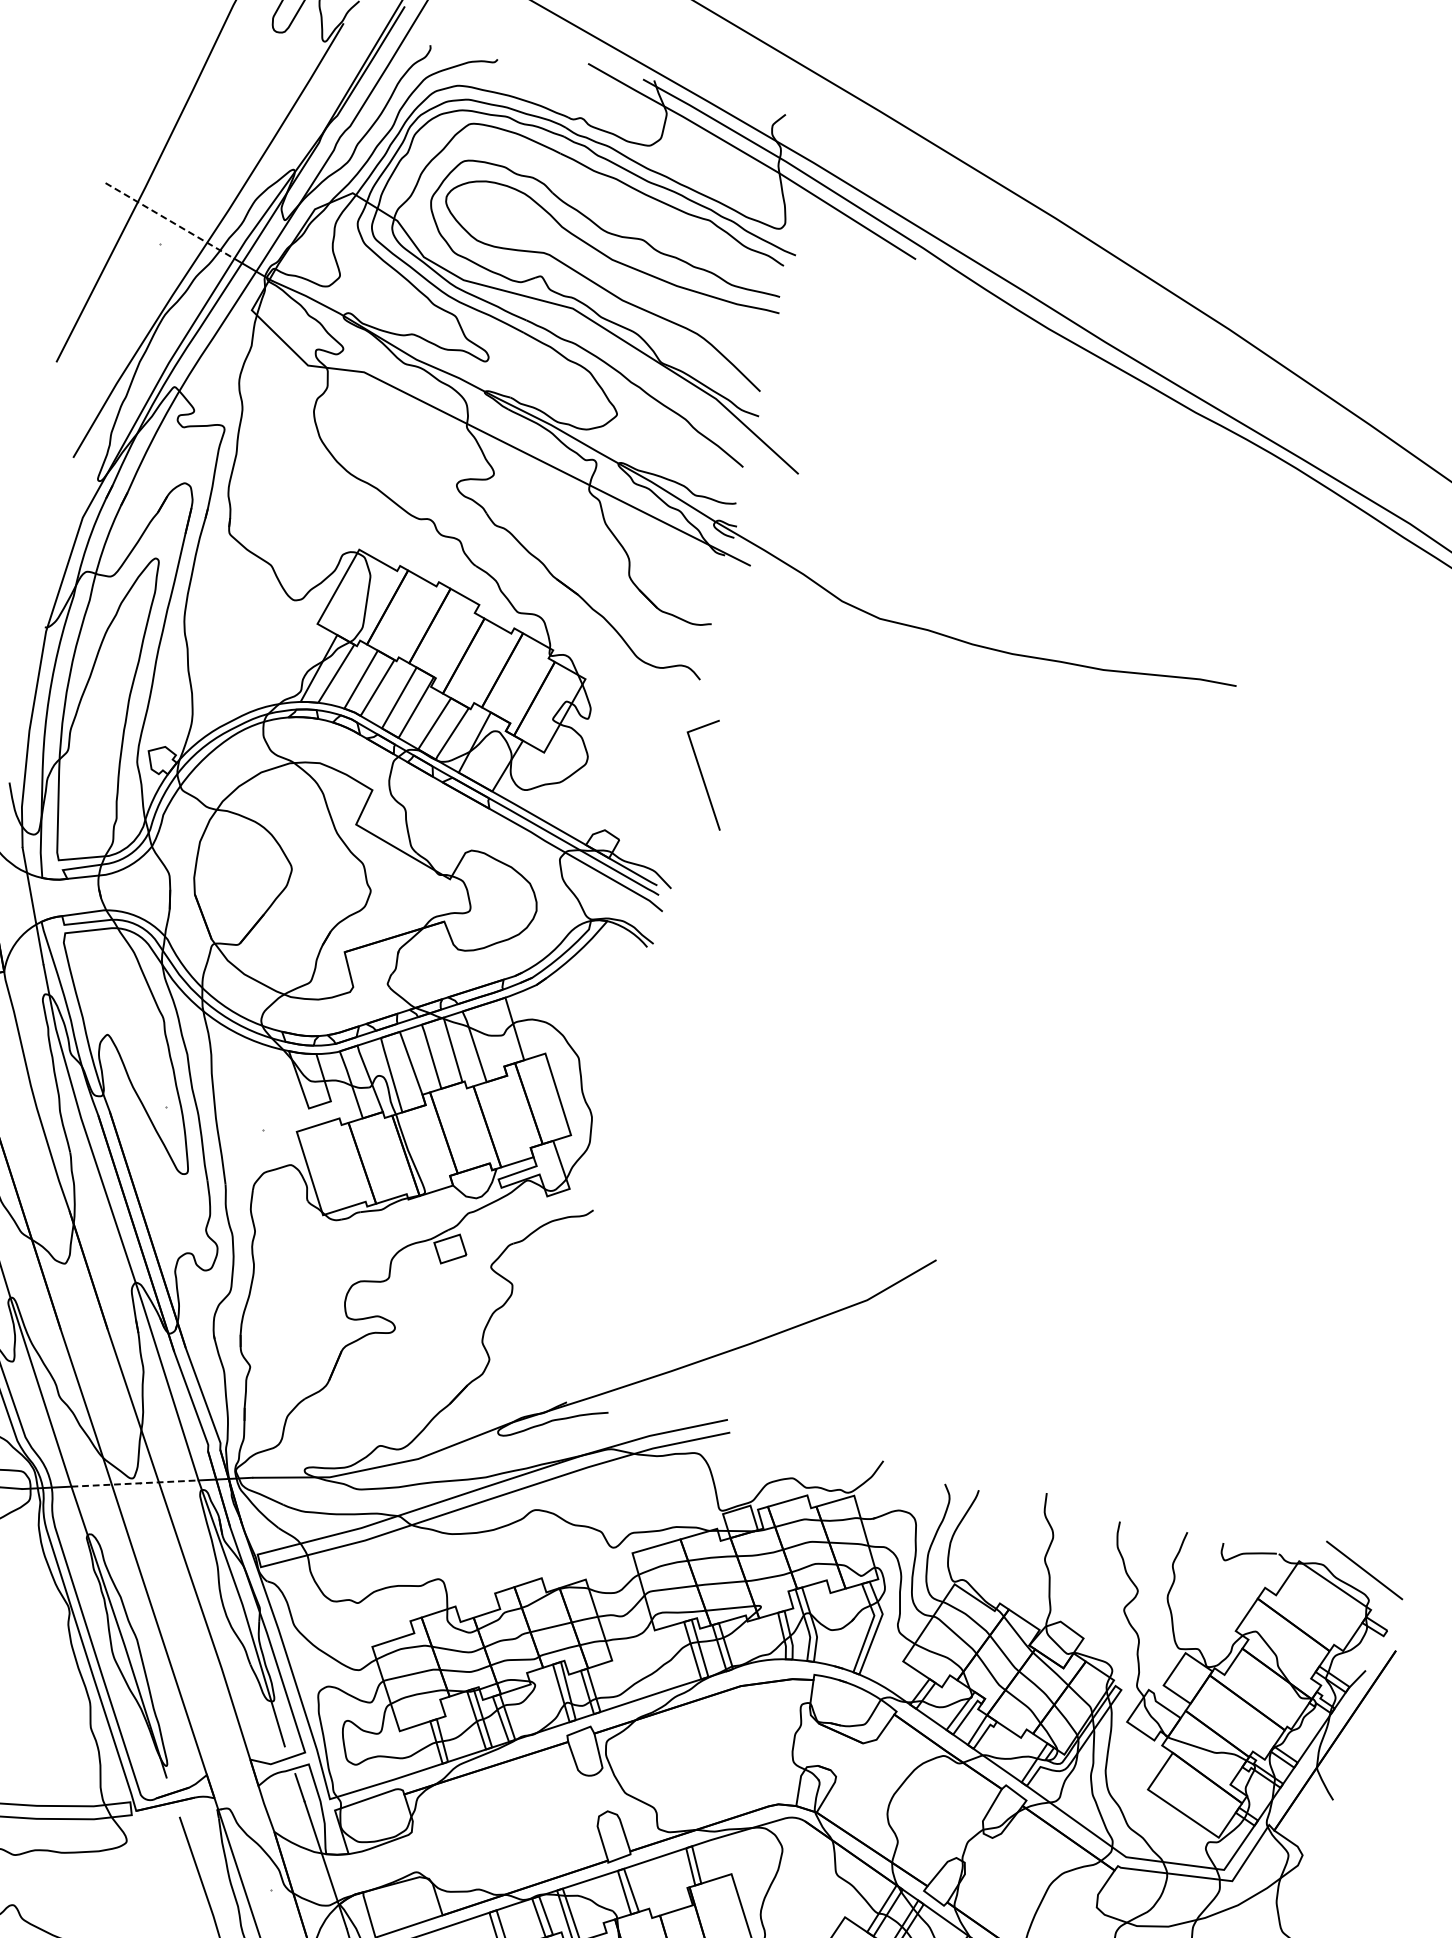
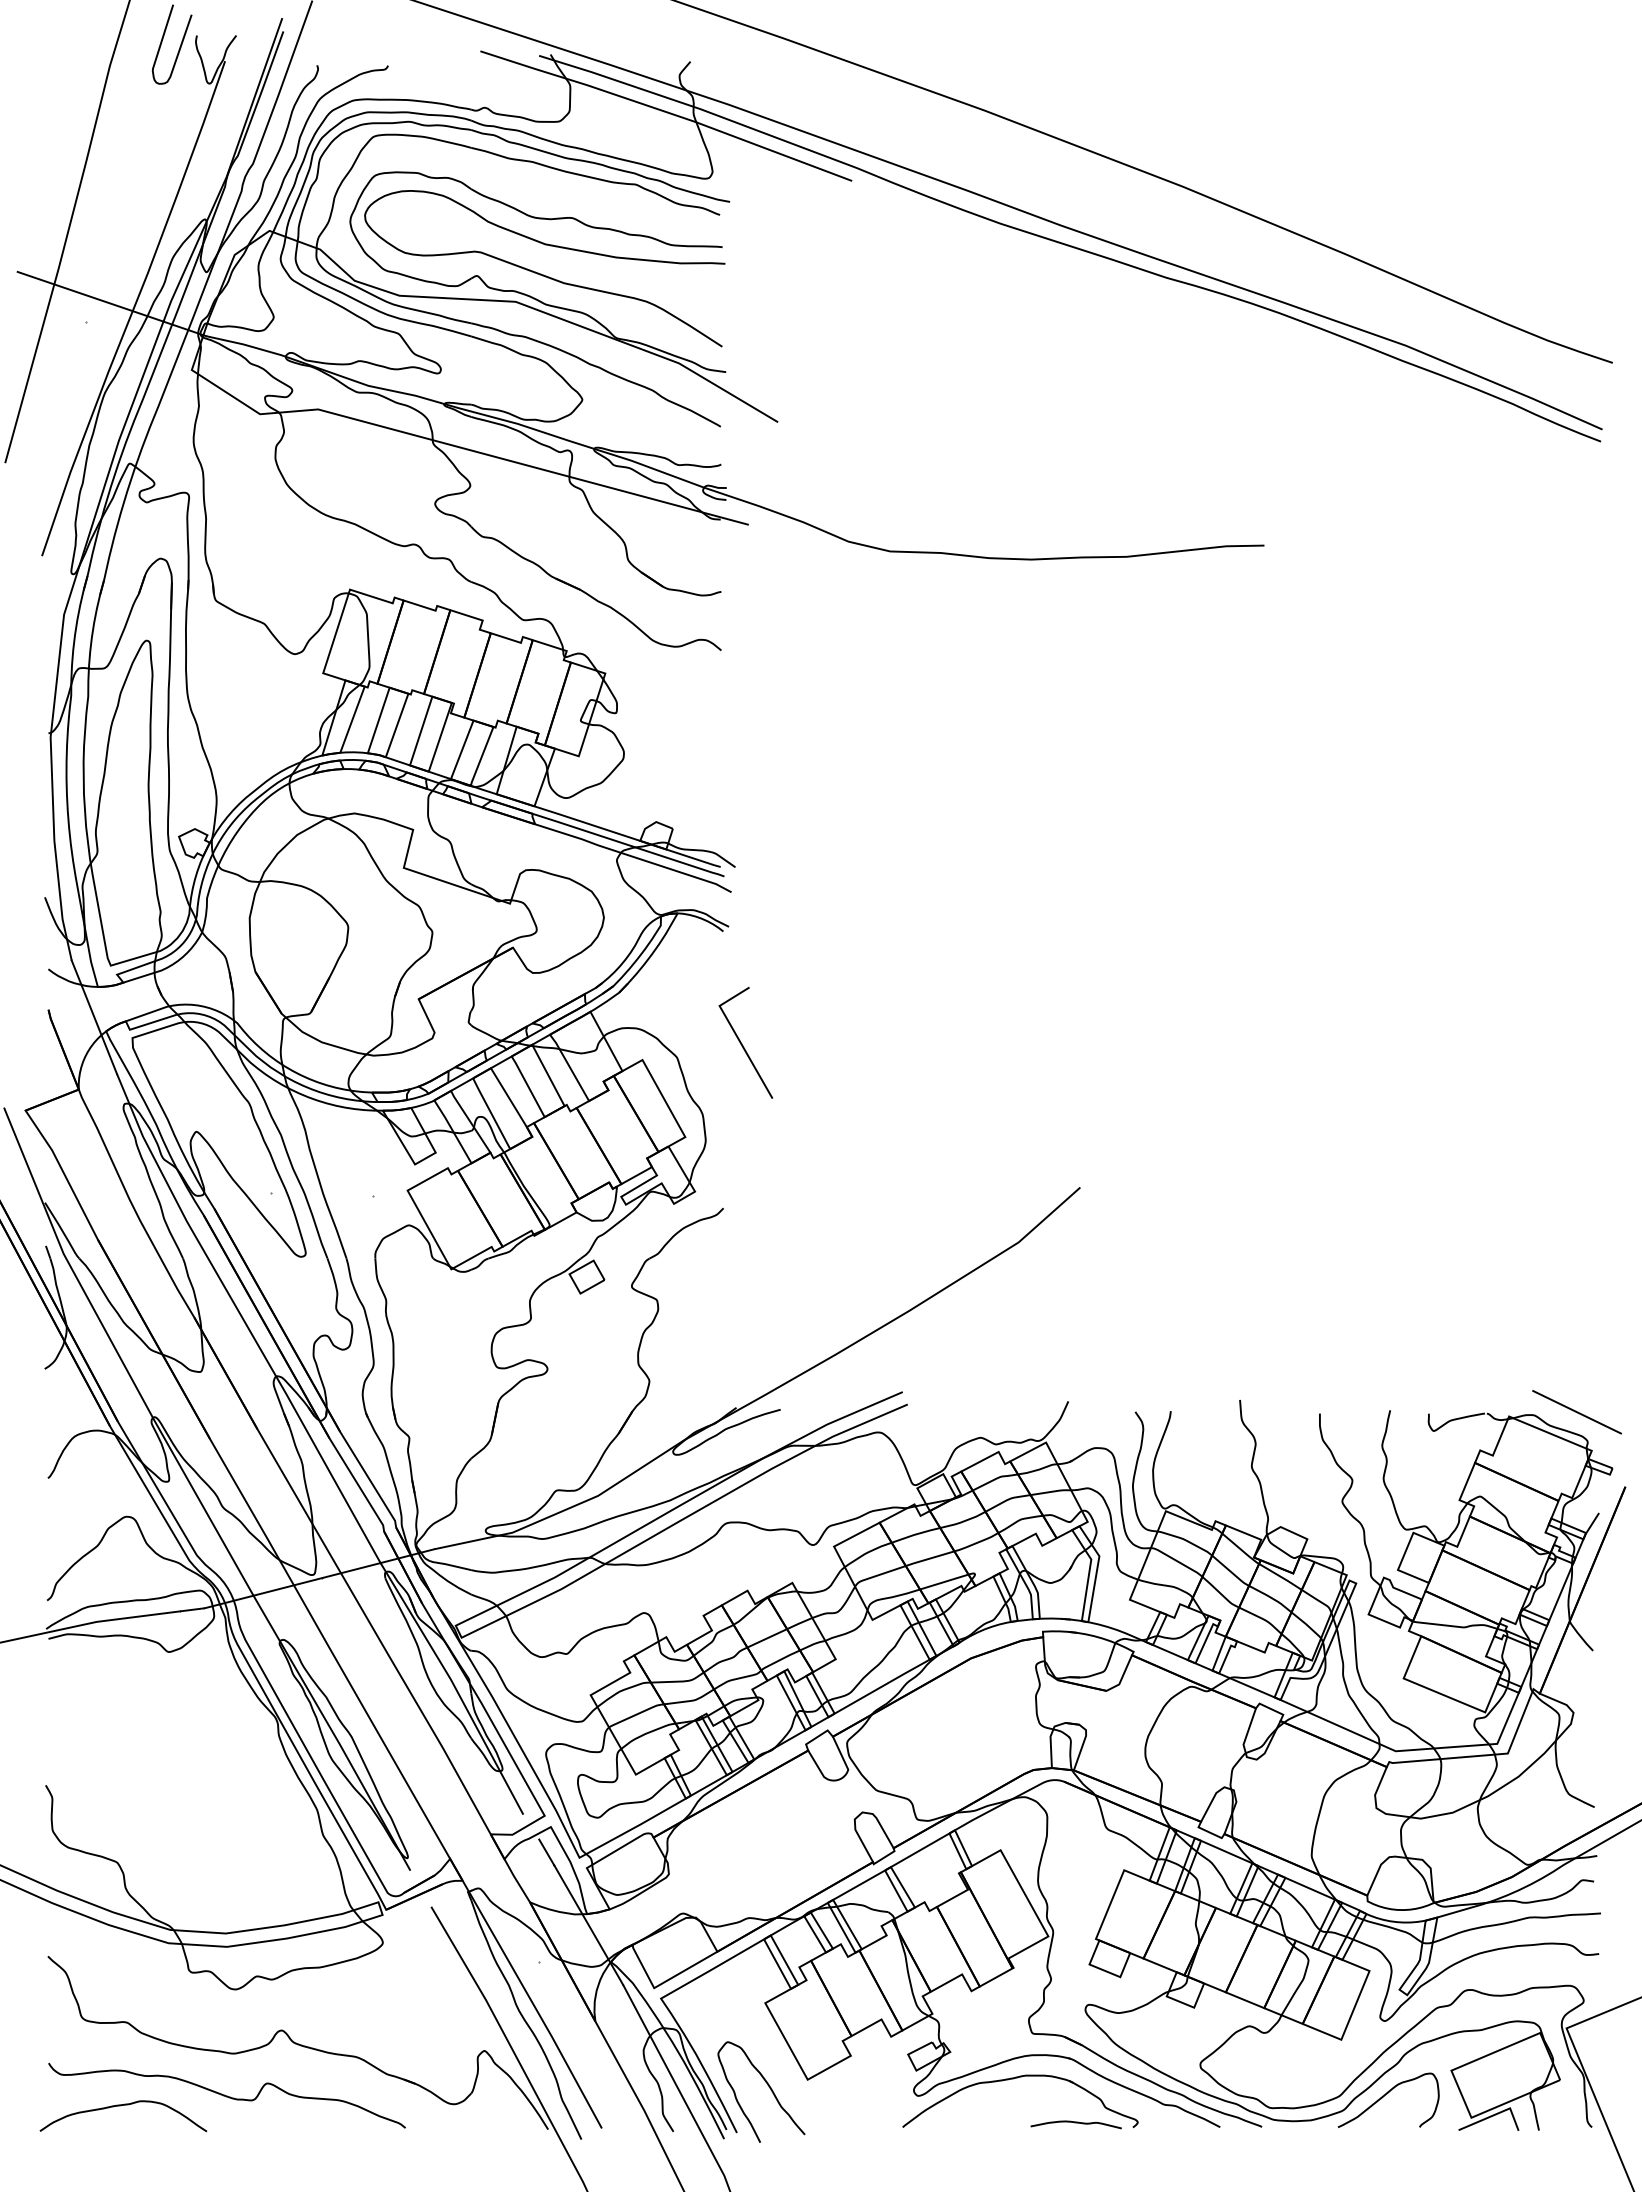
line: (170, 220) -> (91, 296), dashed -> solid
line: (702, 772) -> (742, 1043), moved
line: (135, 1483) -> (317, 1579), dashed -> solid

